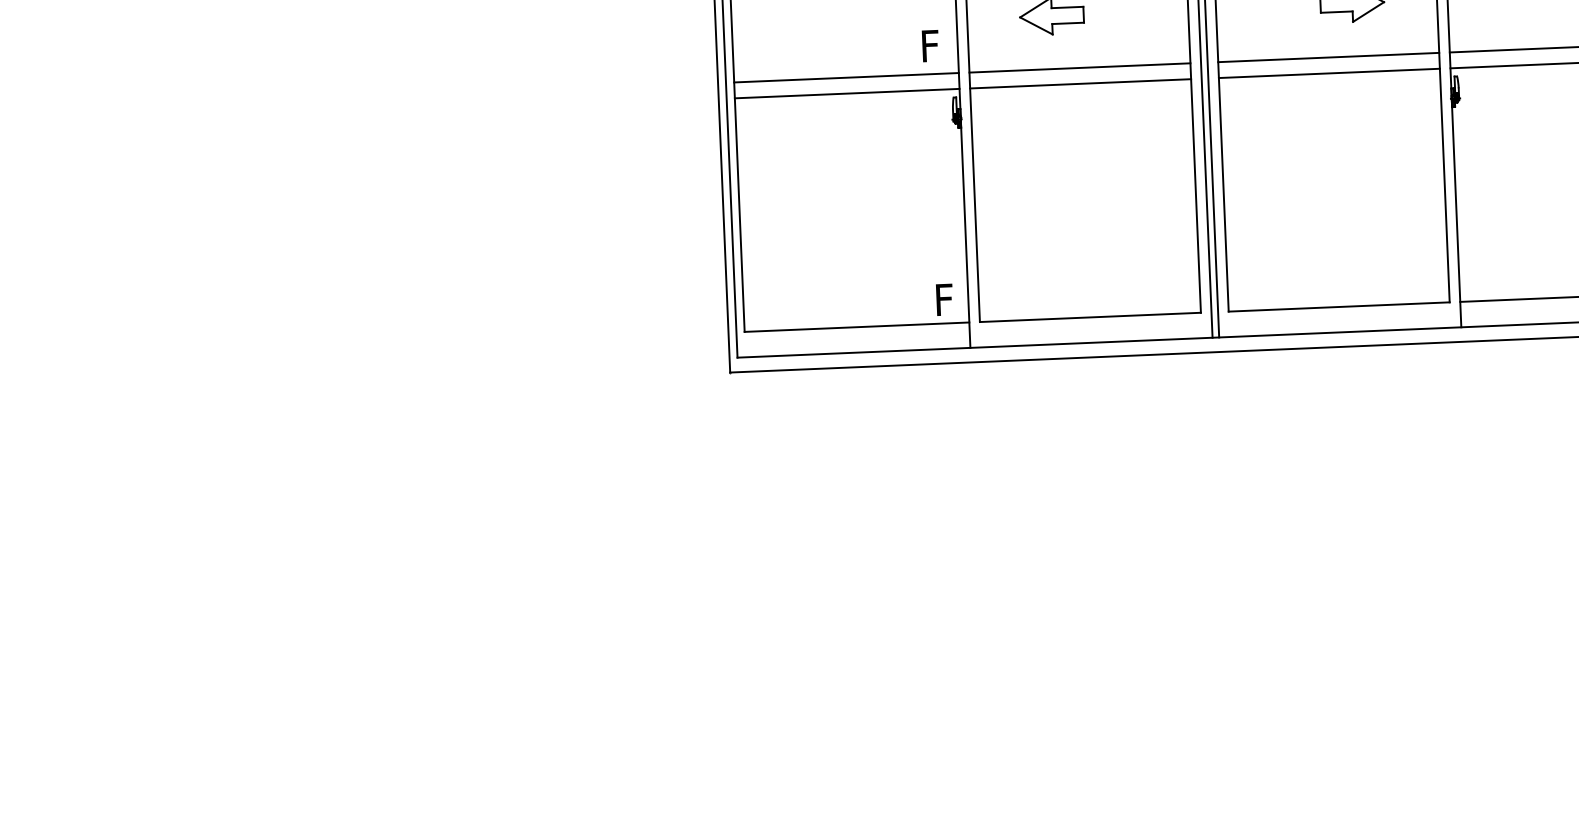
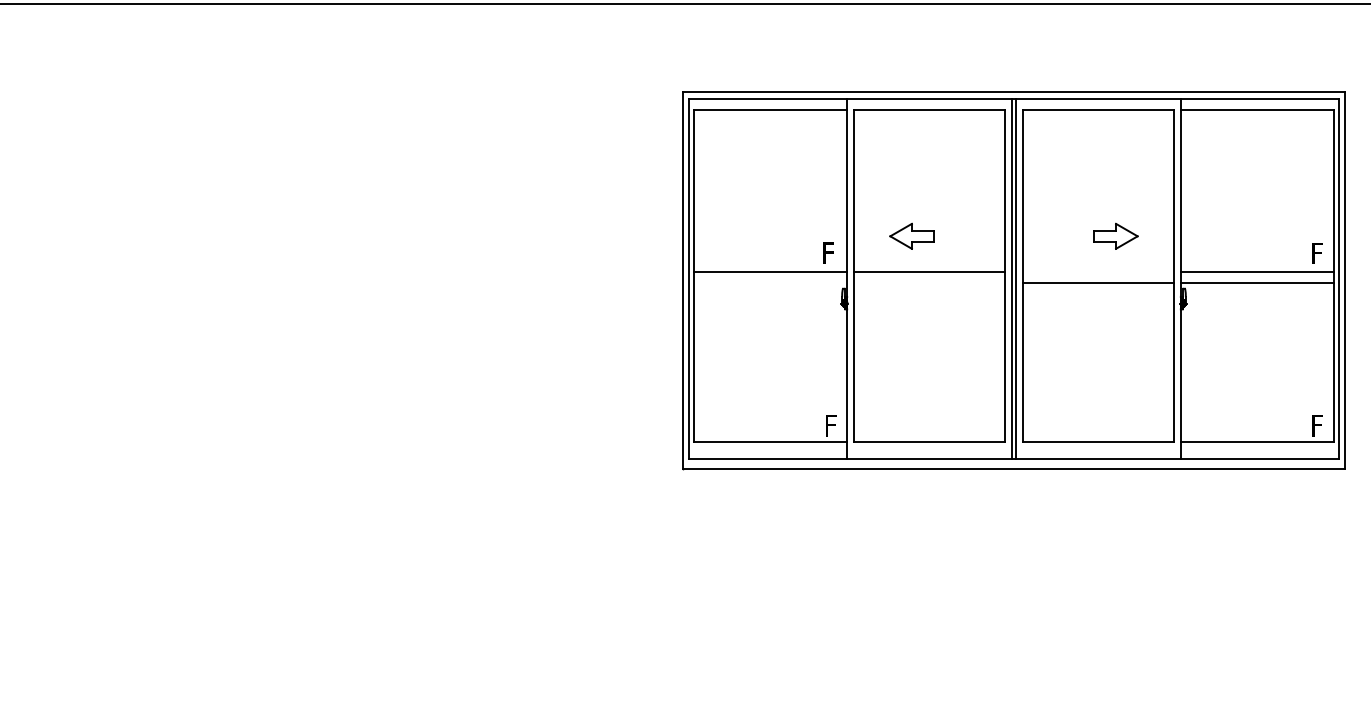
line: (1328, 57) -> (1098, 272), removed
line: (1080, 84) -> (929, 283), removed
line: (846, 94) -> (770, 283), removed

